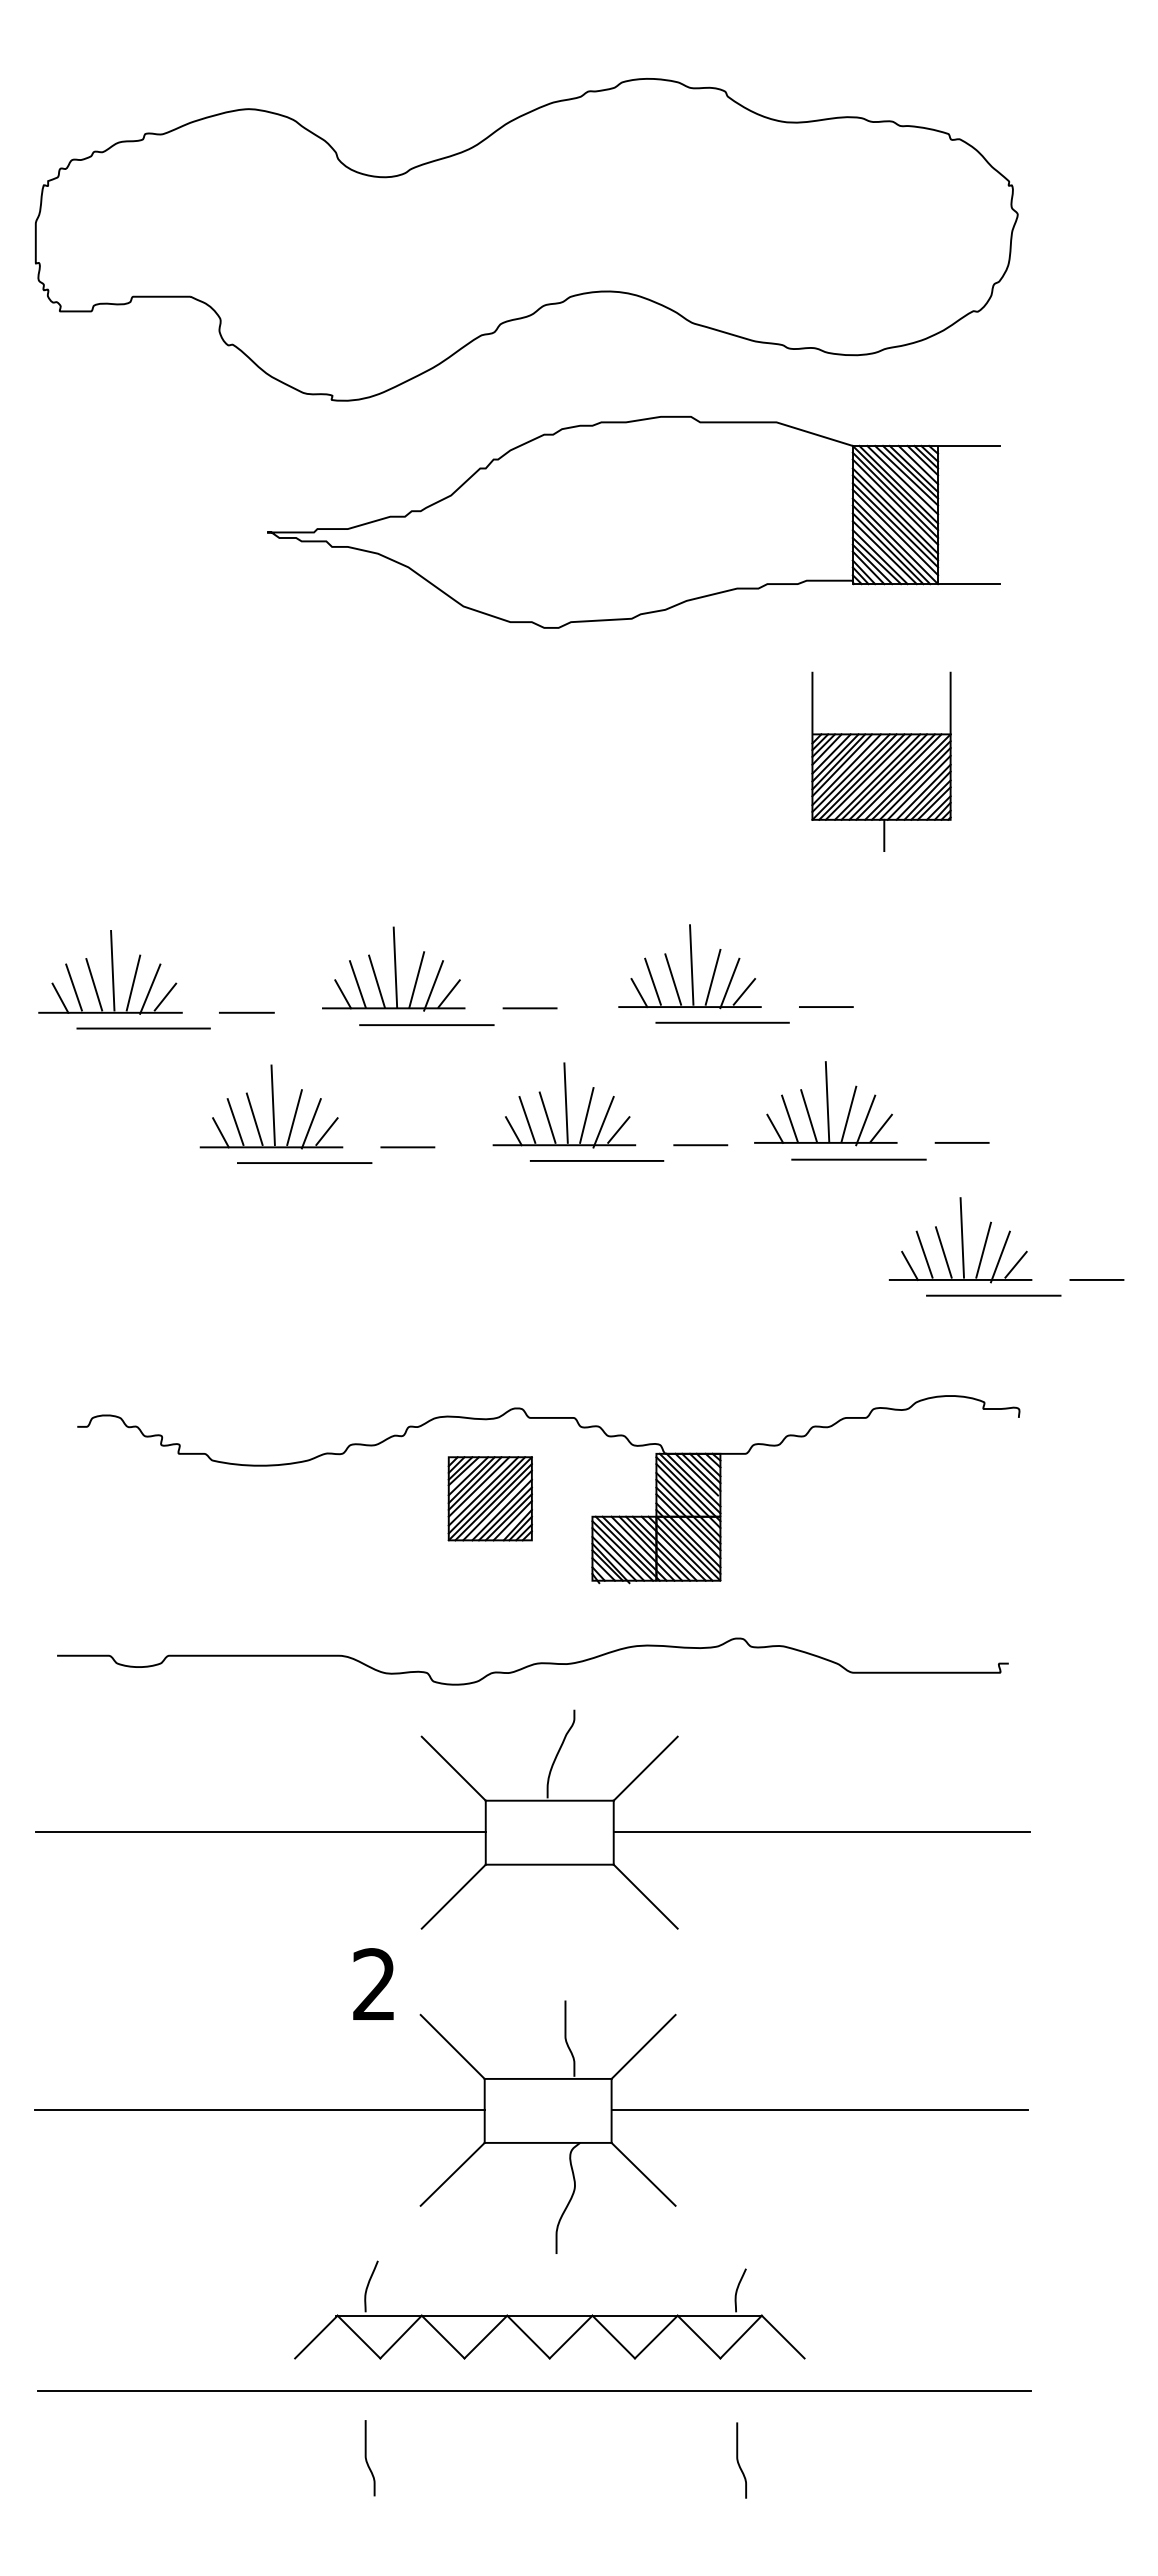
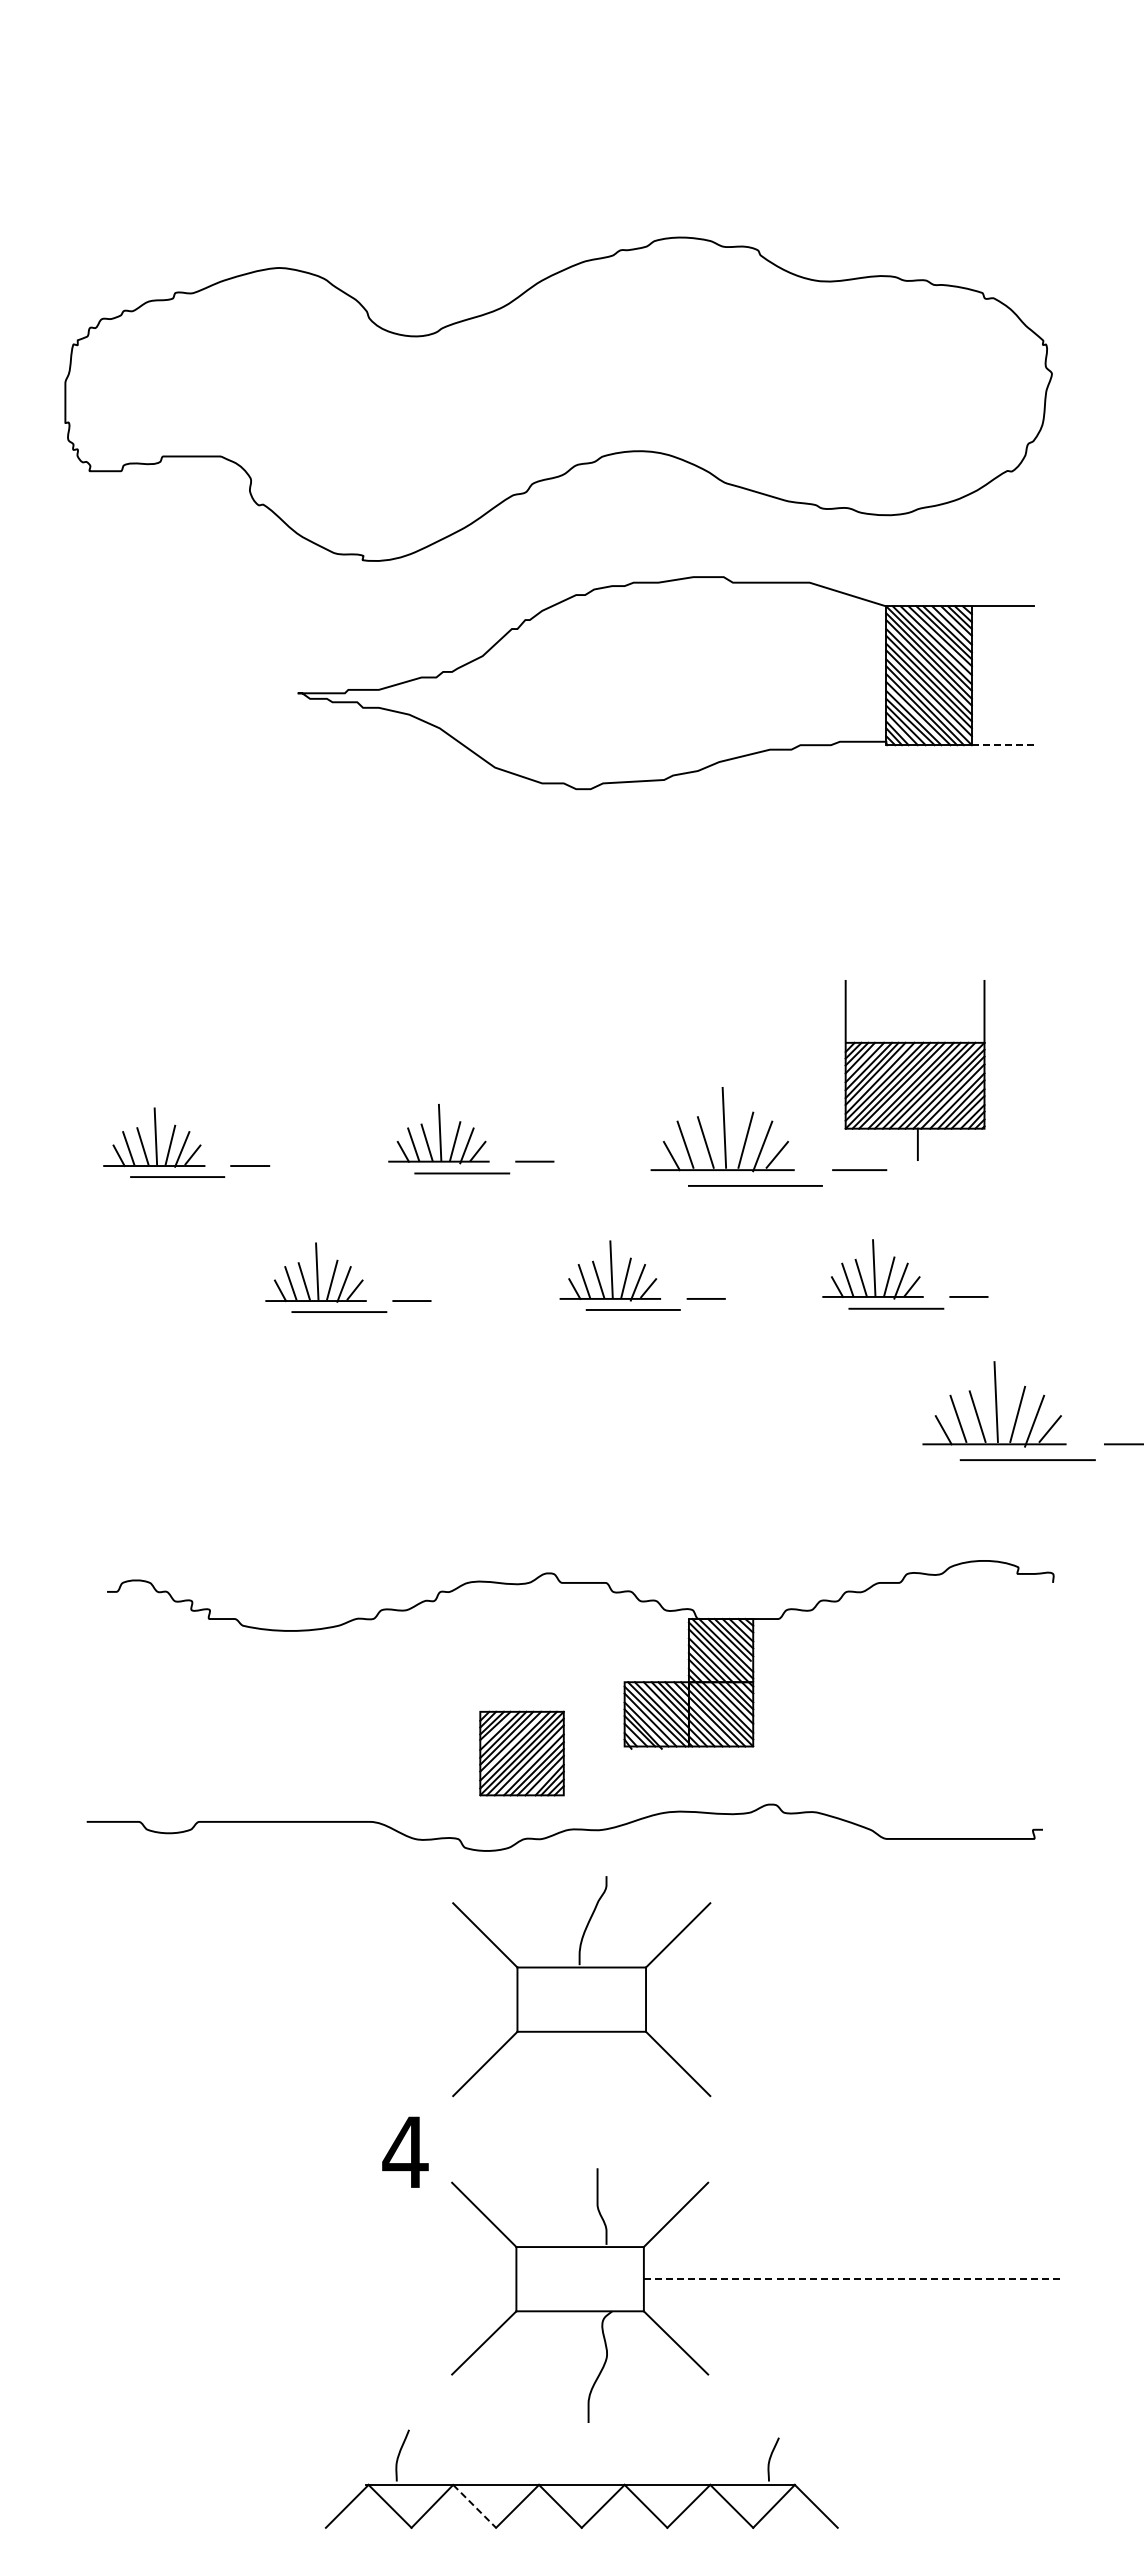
line: (968, 584) -> (1002, 745), solid -> dashed
part: (881, 761) -> (915, 1070), moved
part: (439, 975) -> (470, 1138), size x0.7
part: (156, 979) -> (186, 1142), size x0.7
part: (871, 1110) -> (905, 1274), size x0.7
part: (610, 1111) -> (642, 1275), size x0.7
part: (317, 1113) -> (348, 1277), size x0.7
part: (489, 1498) -> (521, 1753), moved
line: (260, 1831) -> (291, 1998), removed
line: (821, 1831) -> (854, 1998), removed
text: (374, 1983) -> (405, 2151), 2 -> 4
line: (259, 2110) -> (290, 2278), removed
line: (820, 2110) -> (853, 2278), solid -> dashed
line: (443, 2337) -> (474, 2506), solid -> dashed
line: (534, 2390) -> (566, 2560), removed

